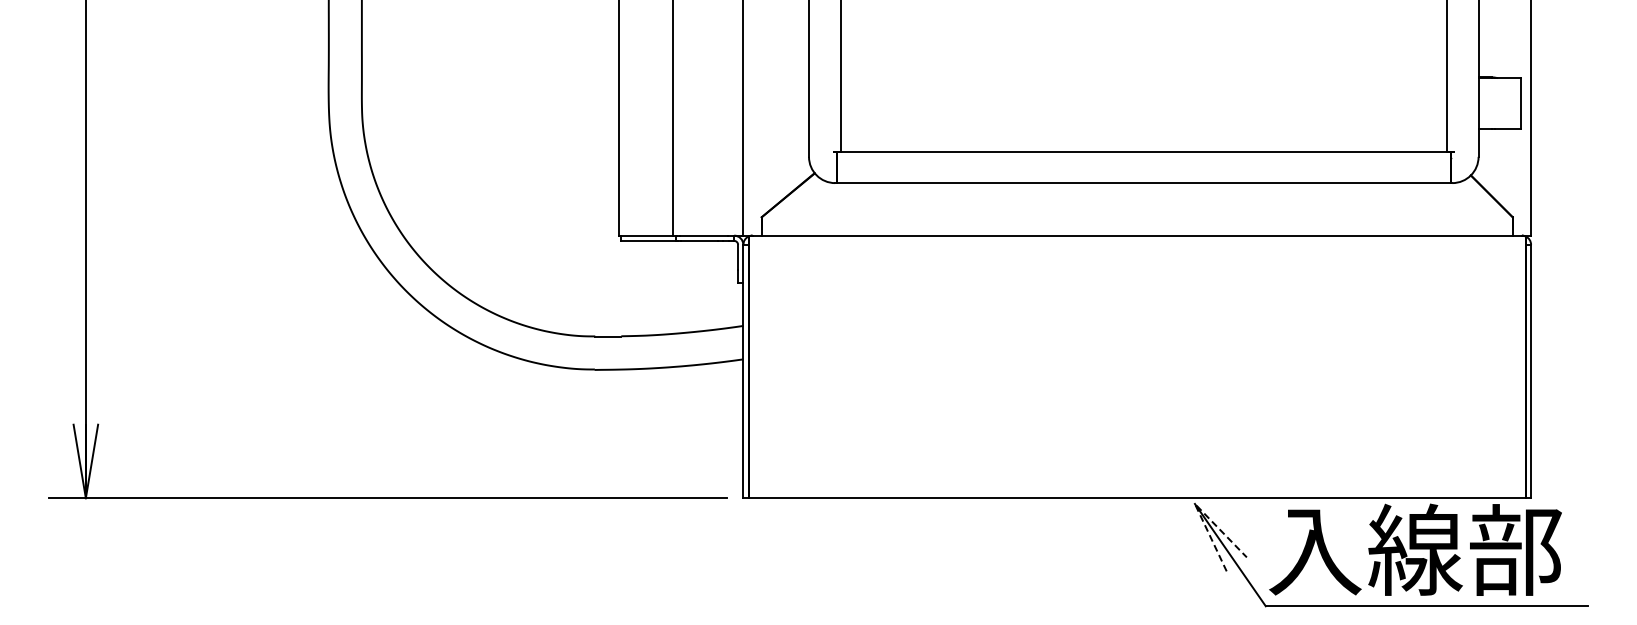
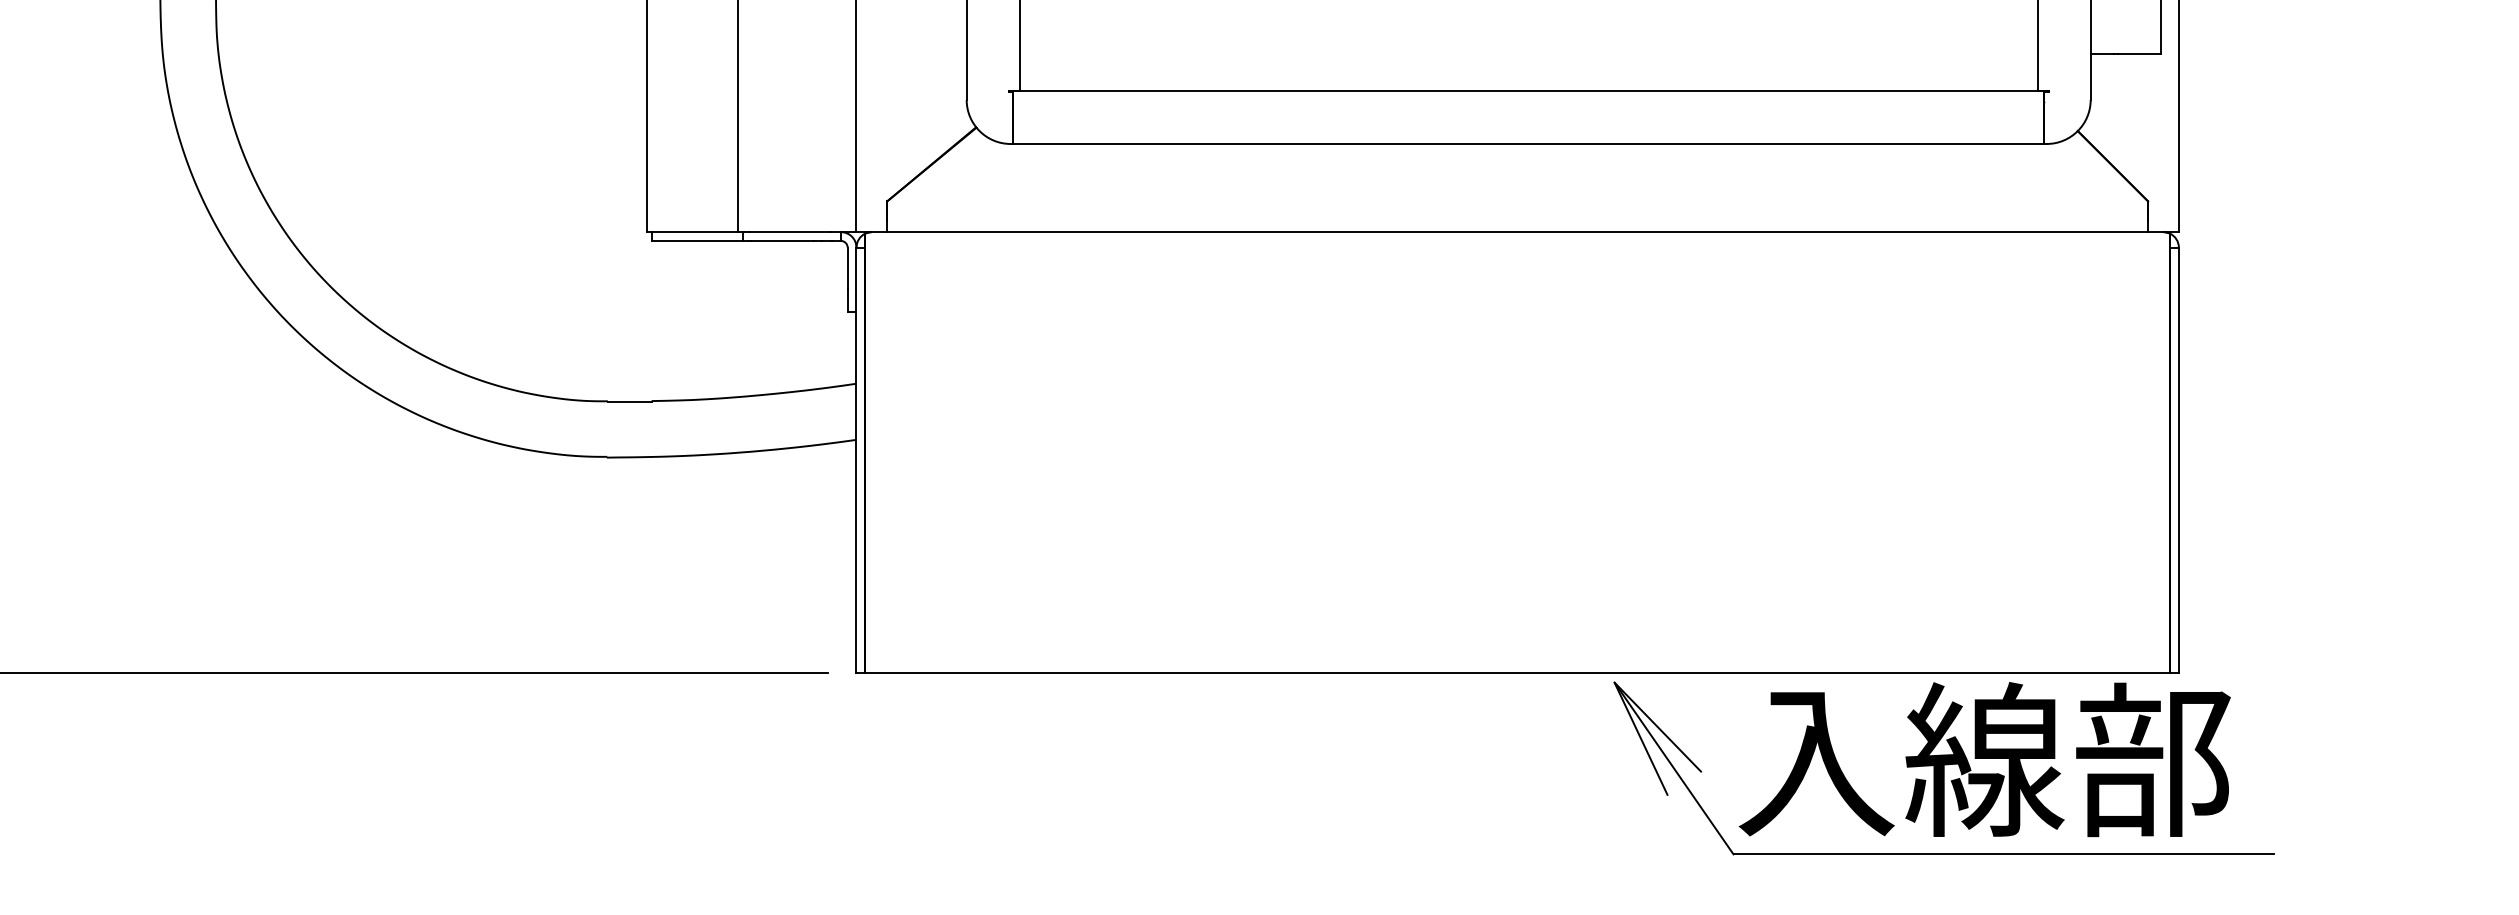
line: (1194, 503) -> (1613, 681), dashed -> solid

